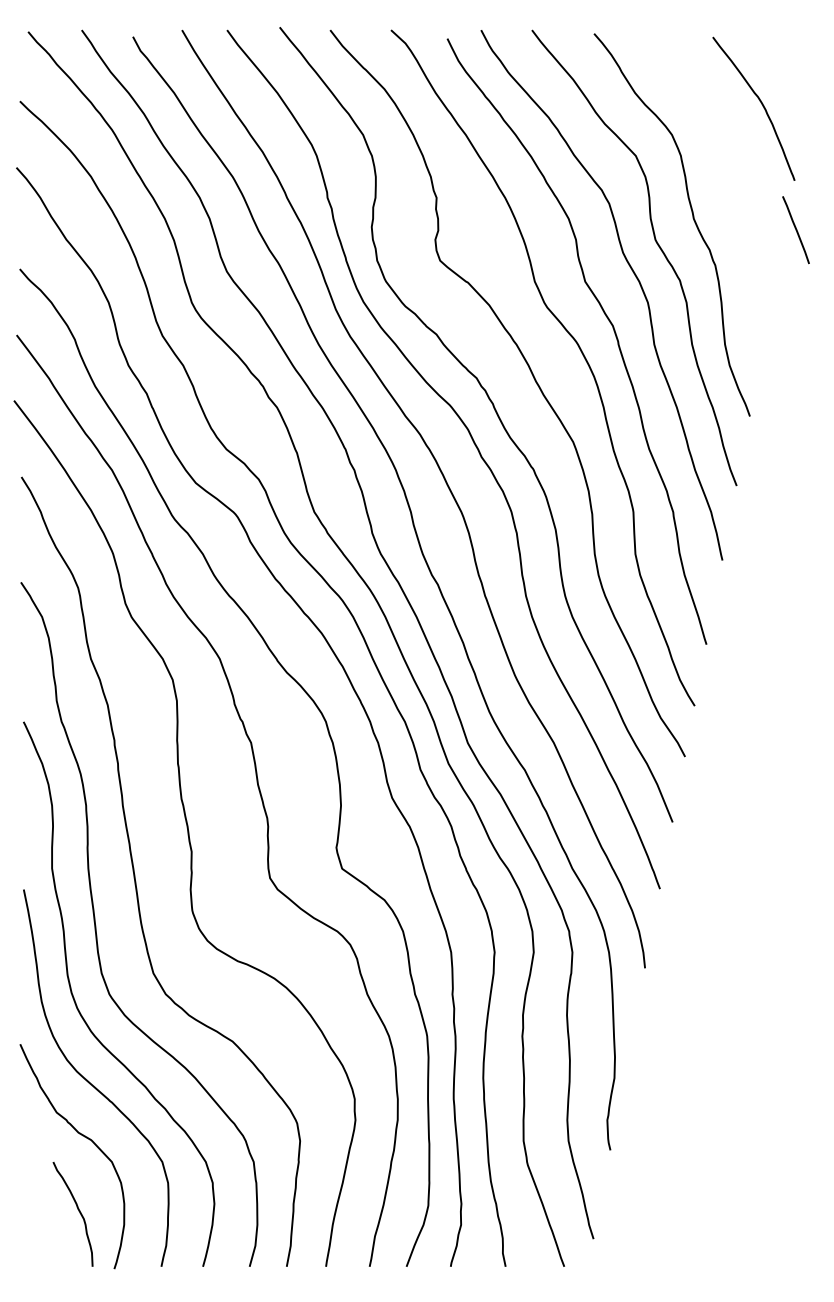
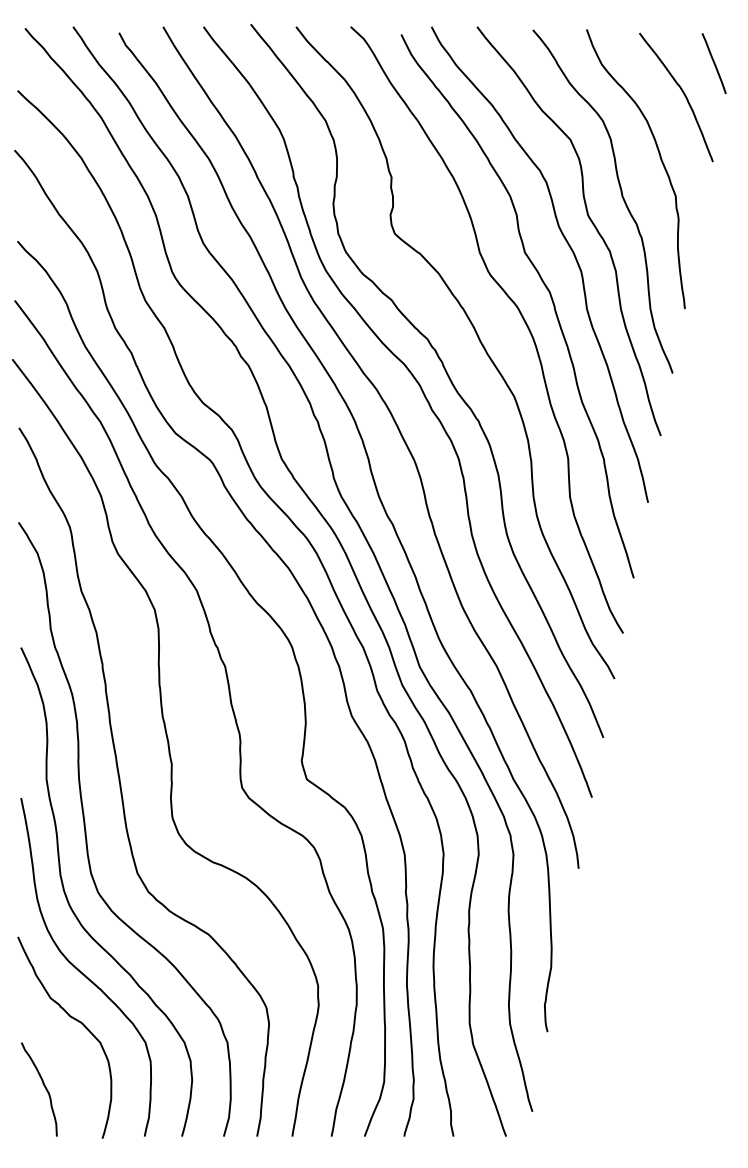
curve: (736, 179) -> (660, 160), added
line: (795, 230) -> (713, 63), moved
curve: (78, 1211) -> (44, 1086), moved

